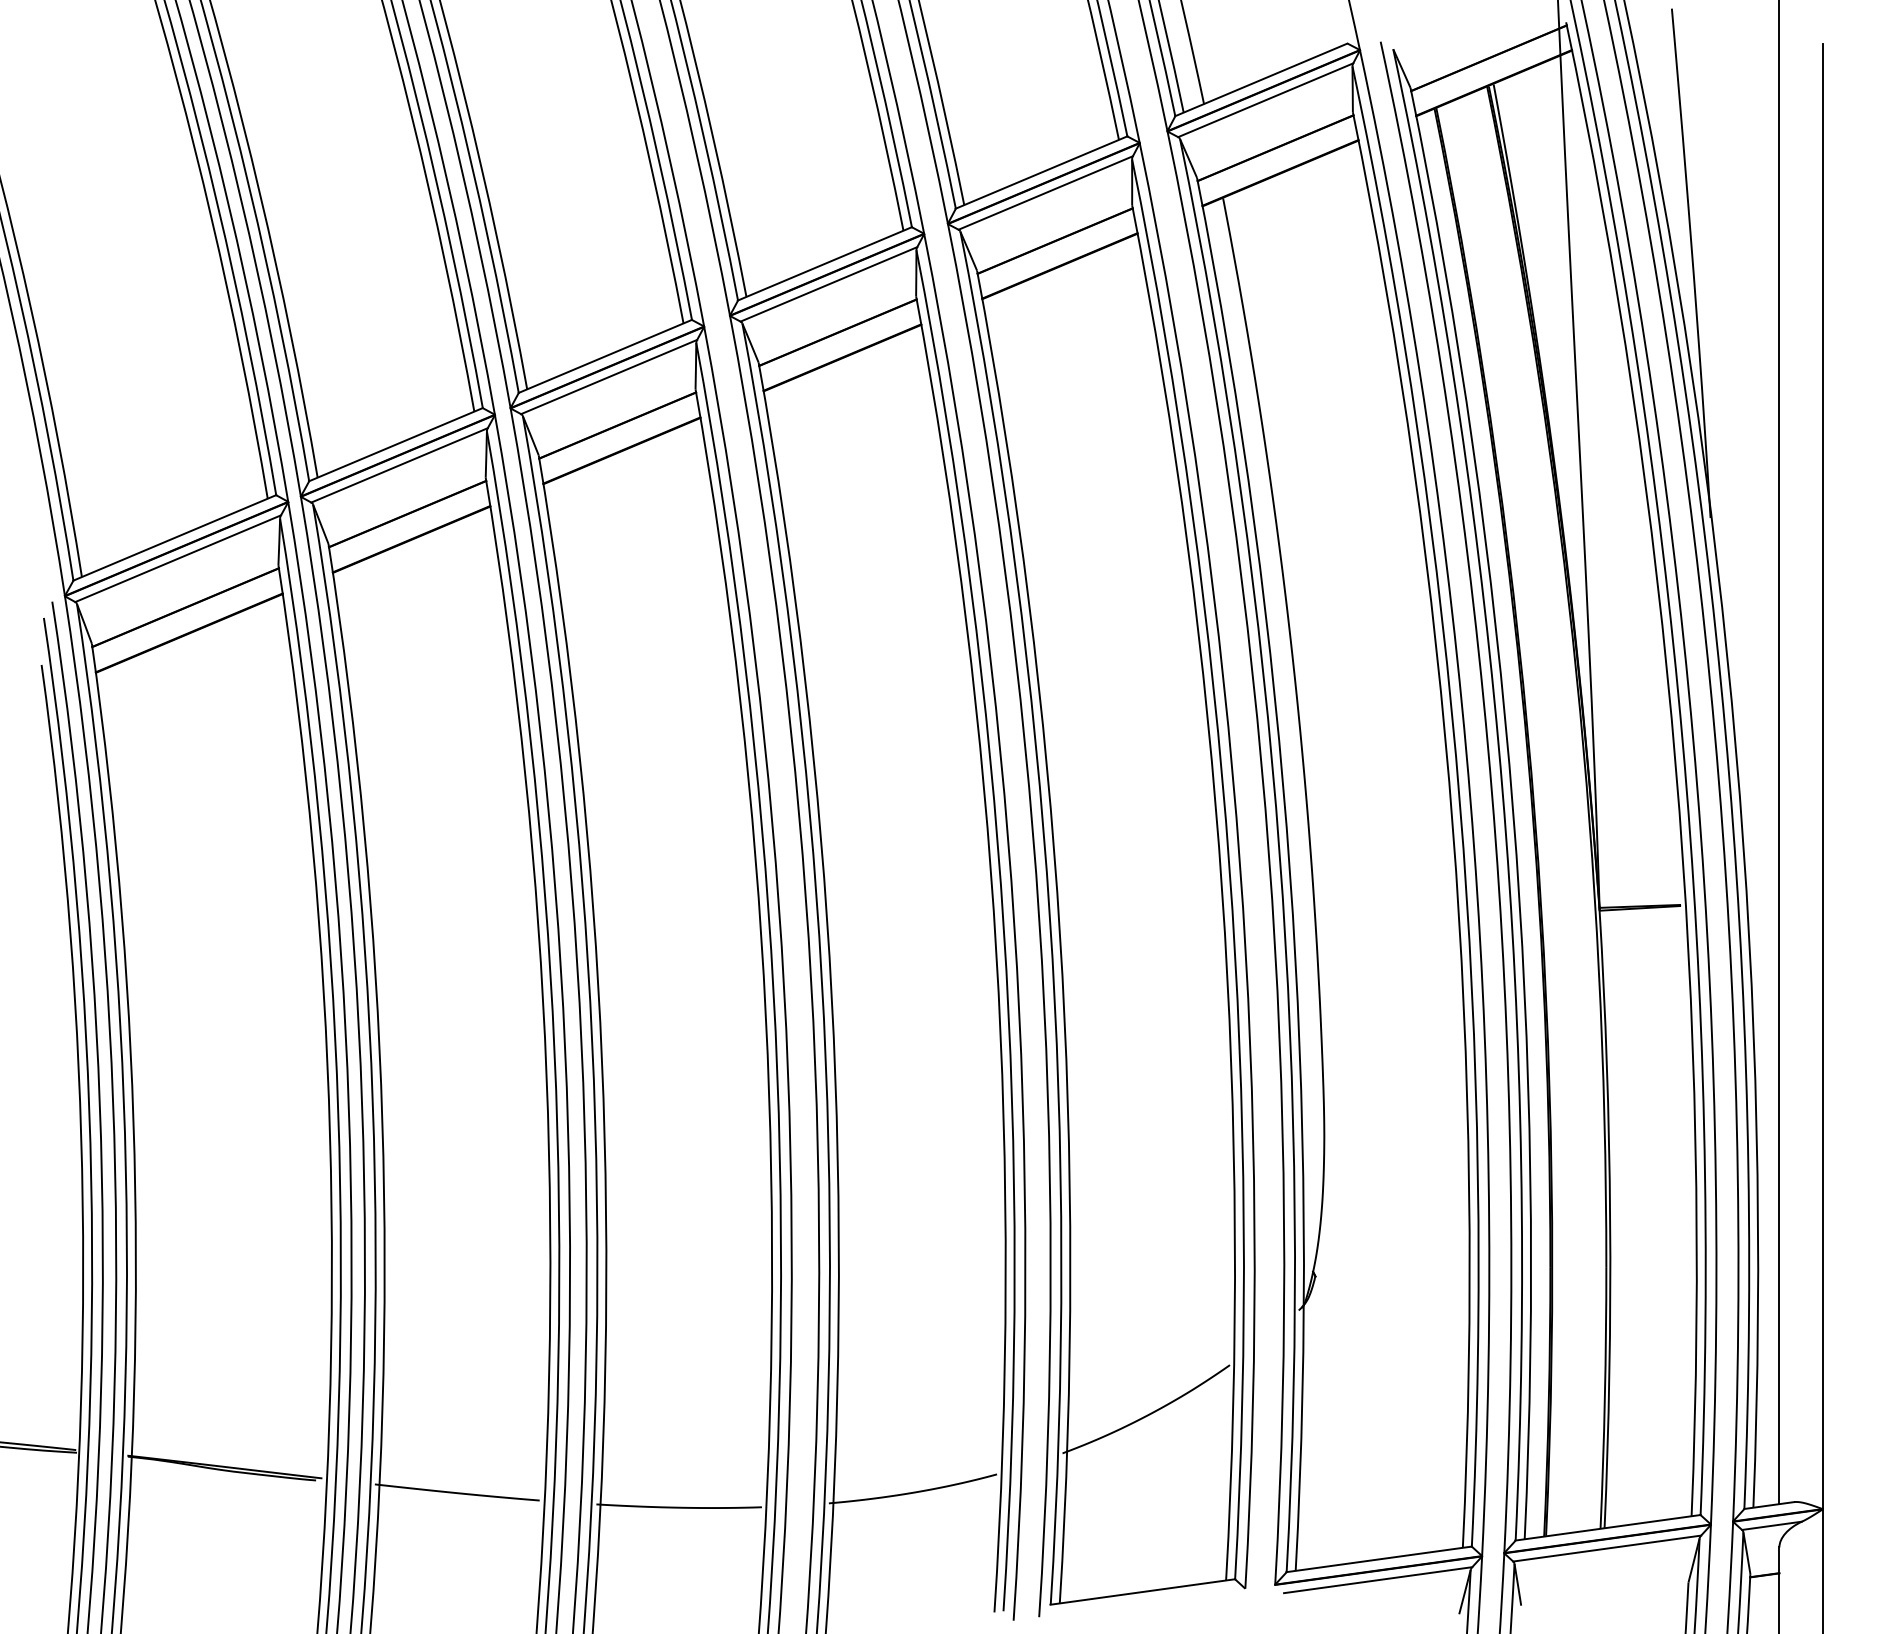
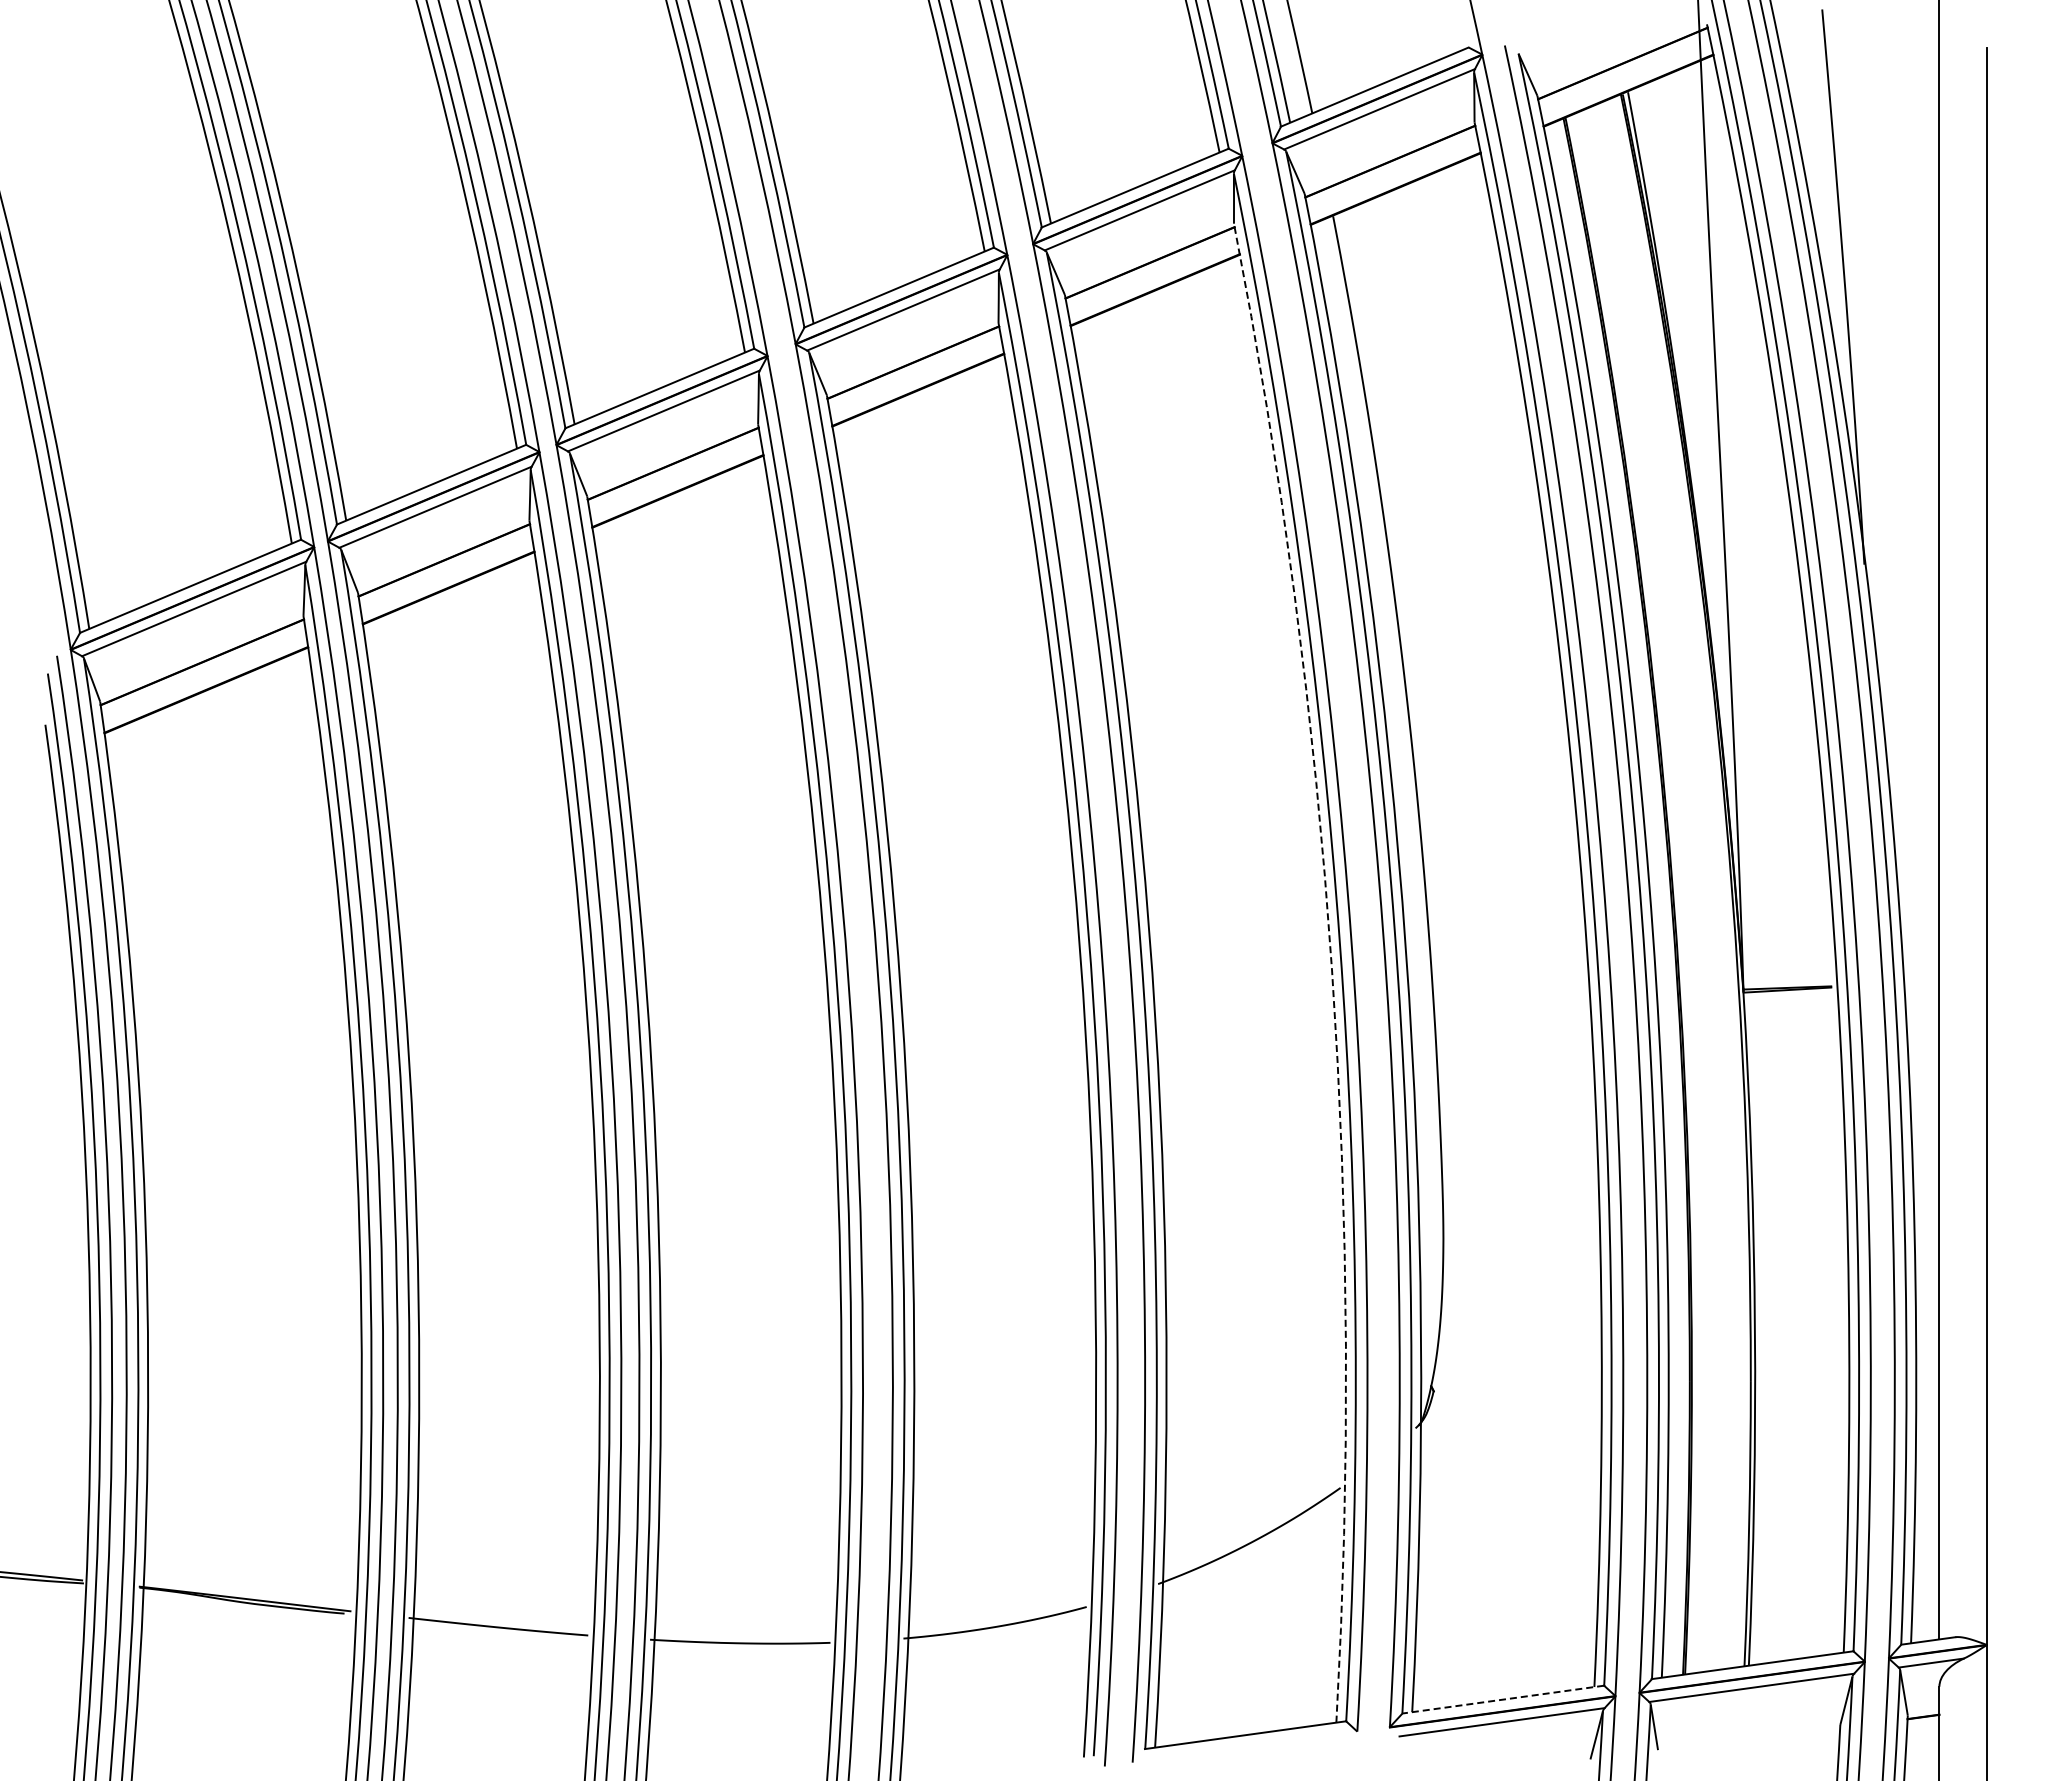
arc: (1222, 889) -> (1332, 969), solid -> dashed
line: (1379, 1559) -> (1503, 1699), solid -> dashed

